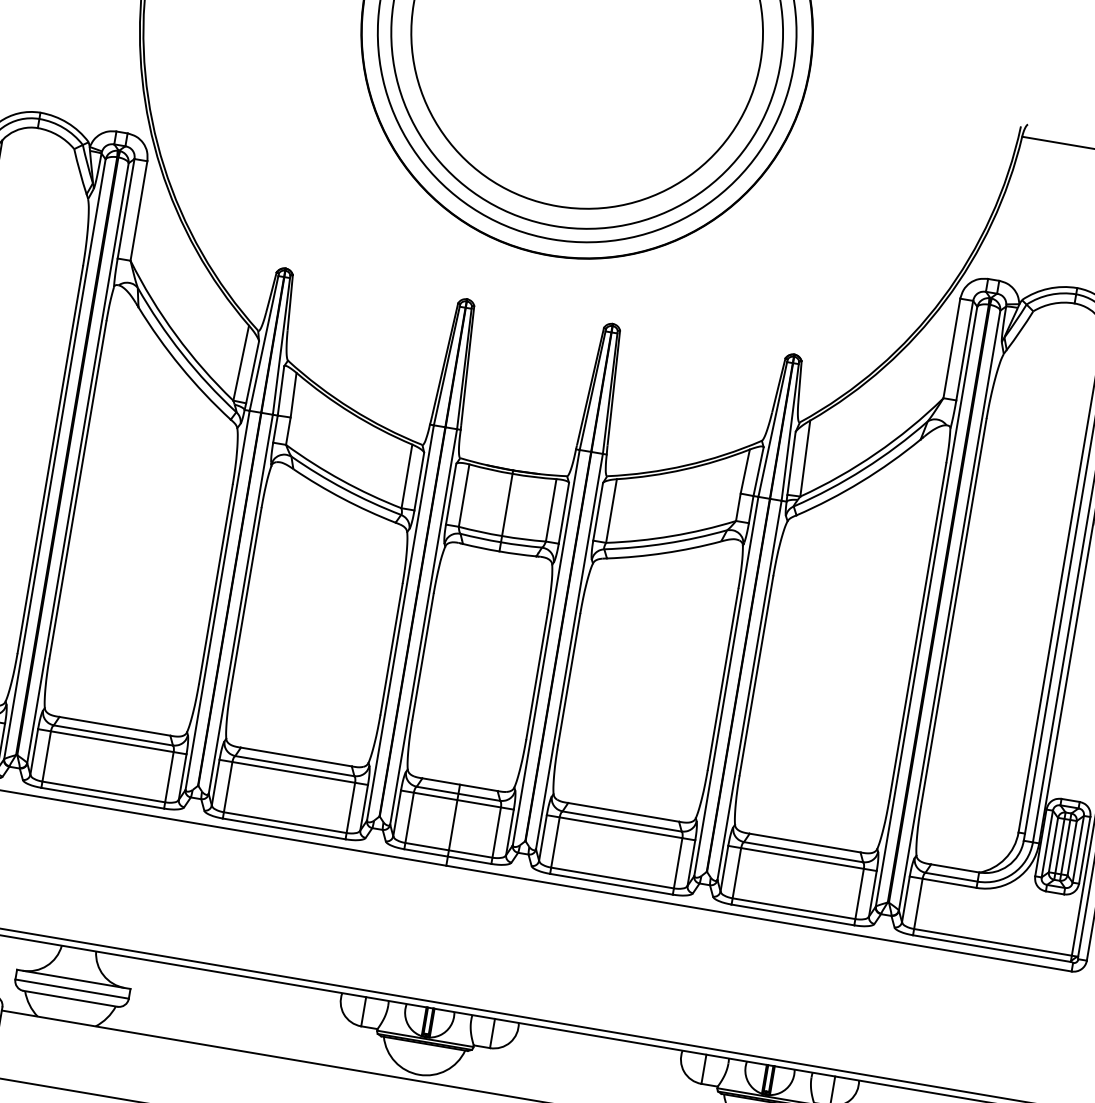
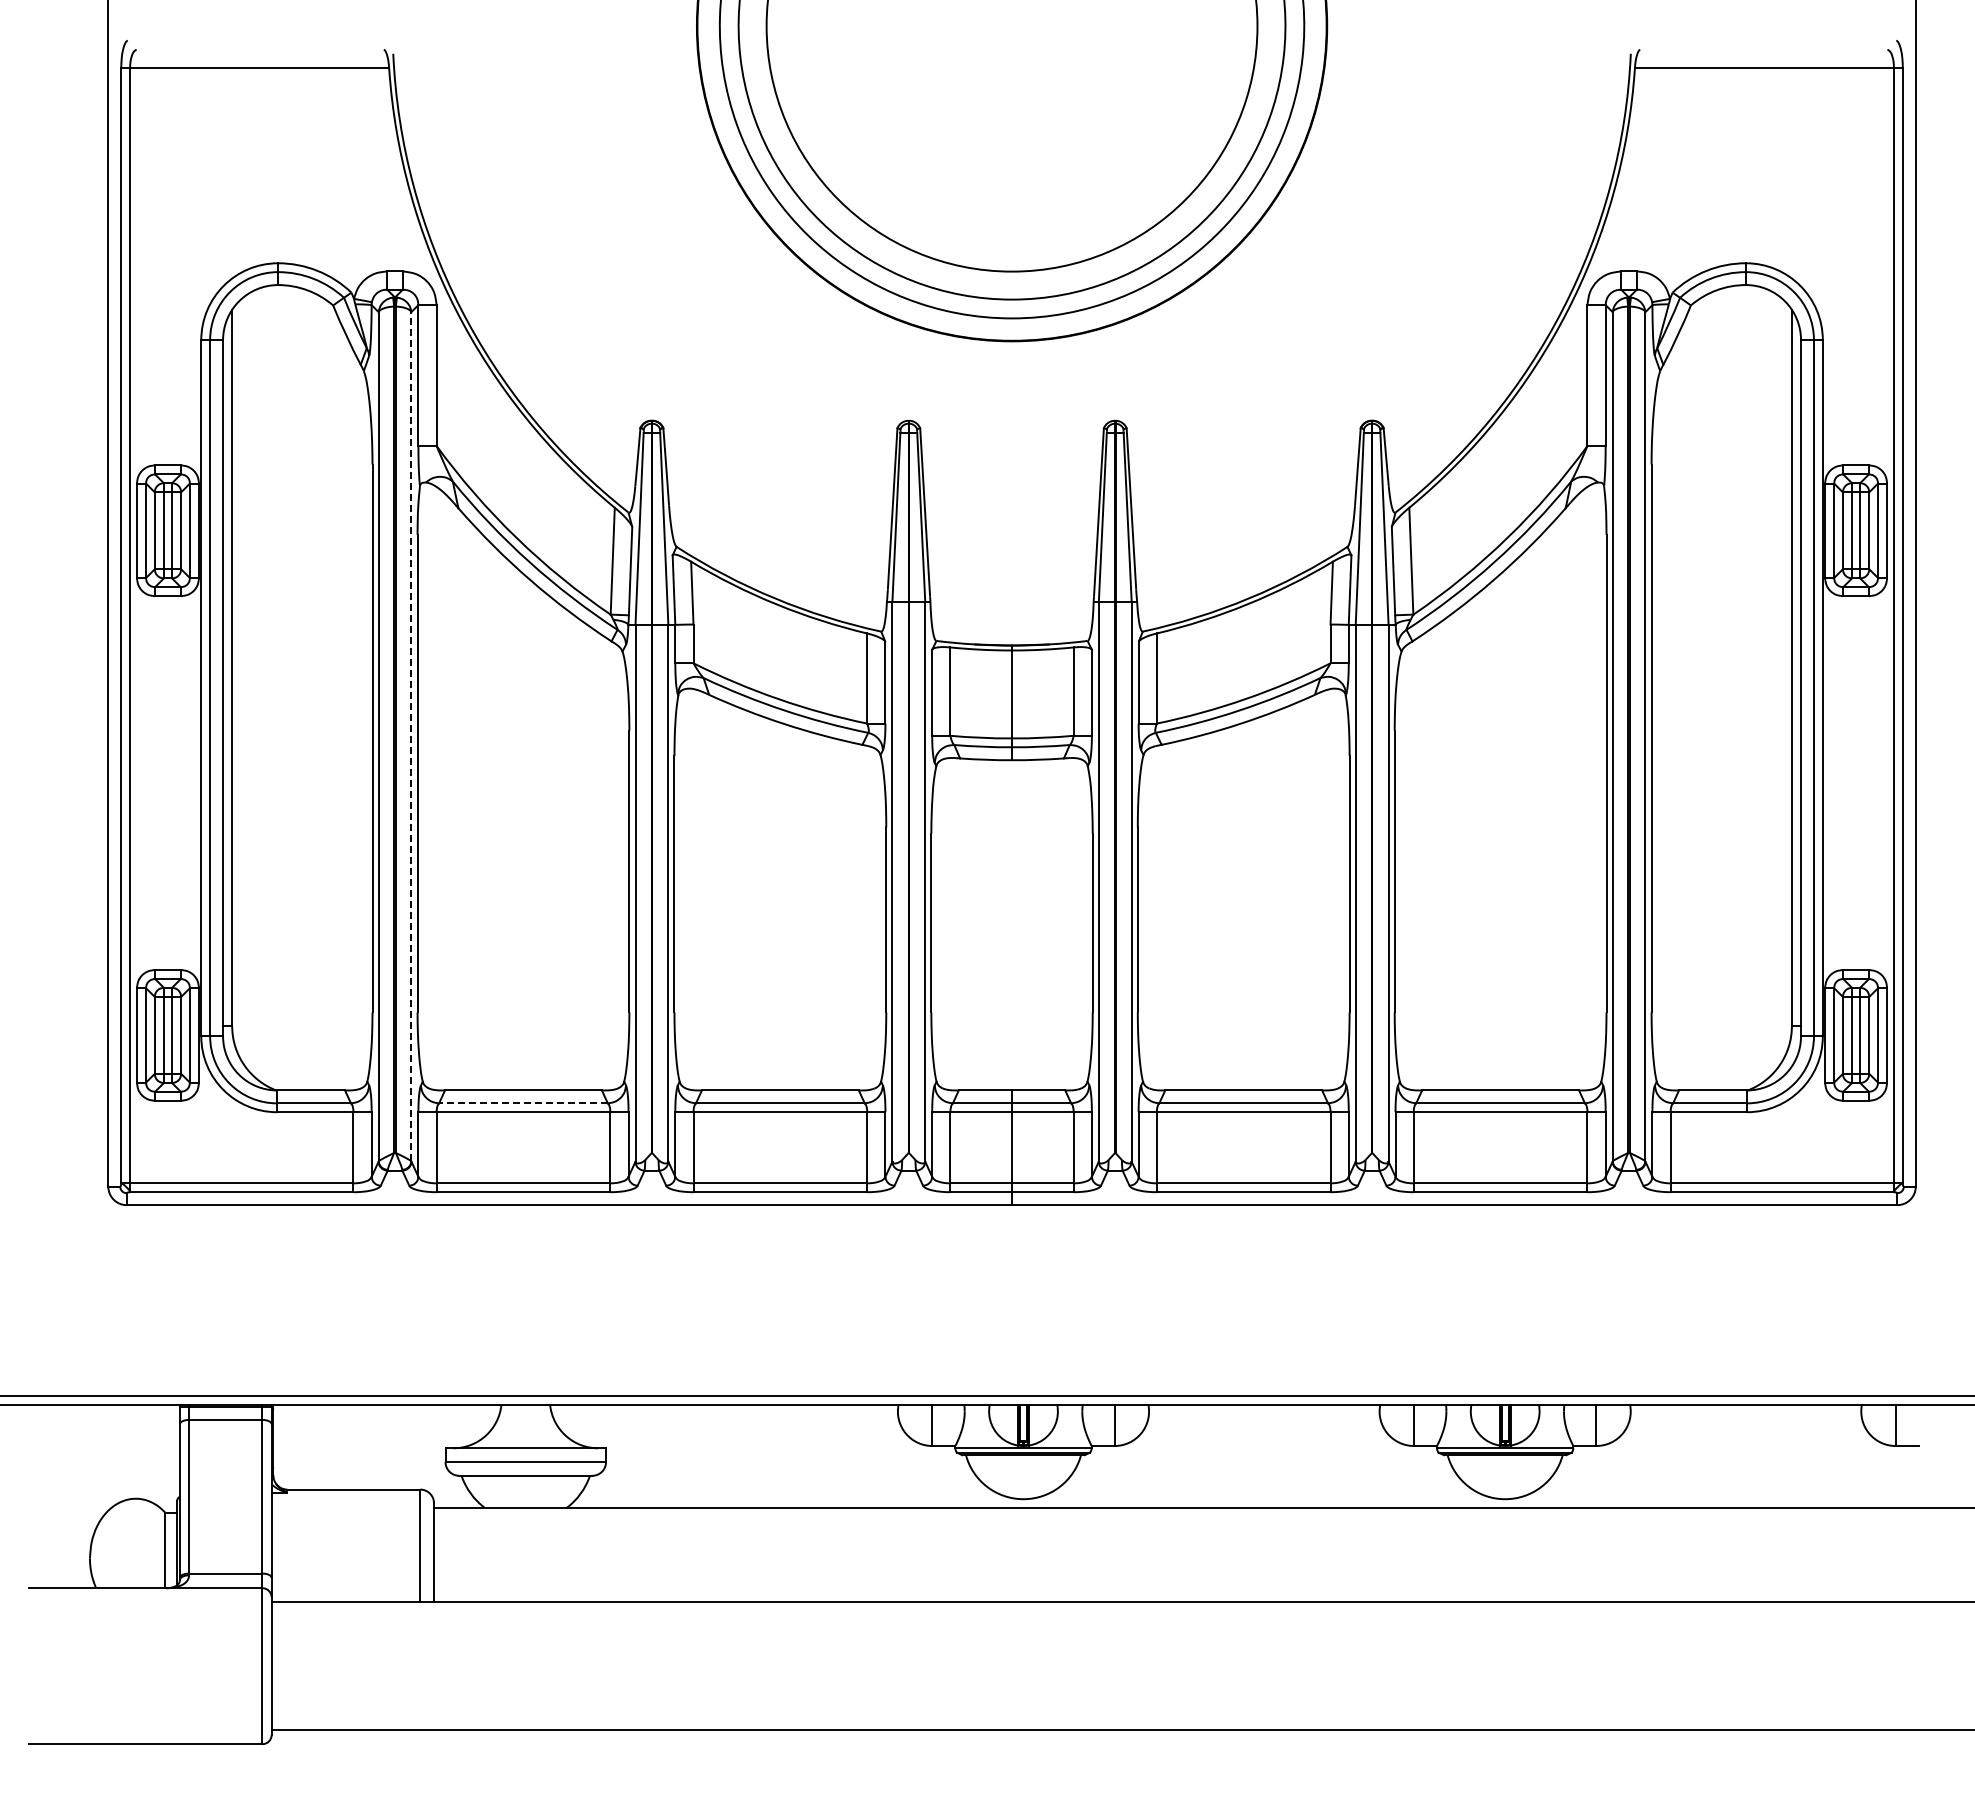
line: (78, 462) -> (411, 736), solid -> dashed
line: (113, 735) -> (523, 1103), solid -> dashed

